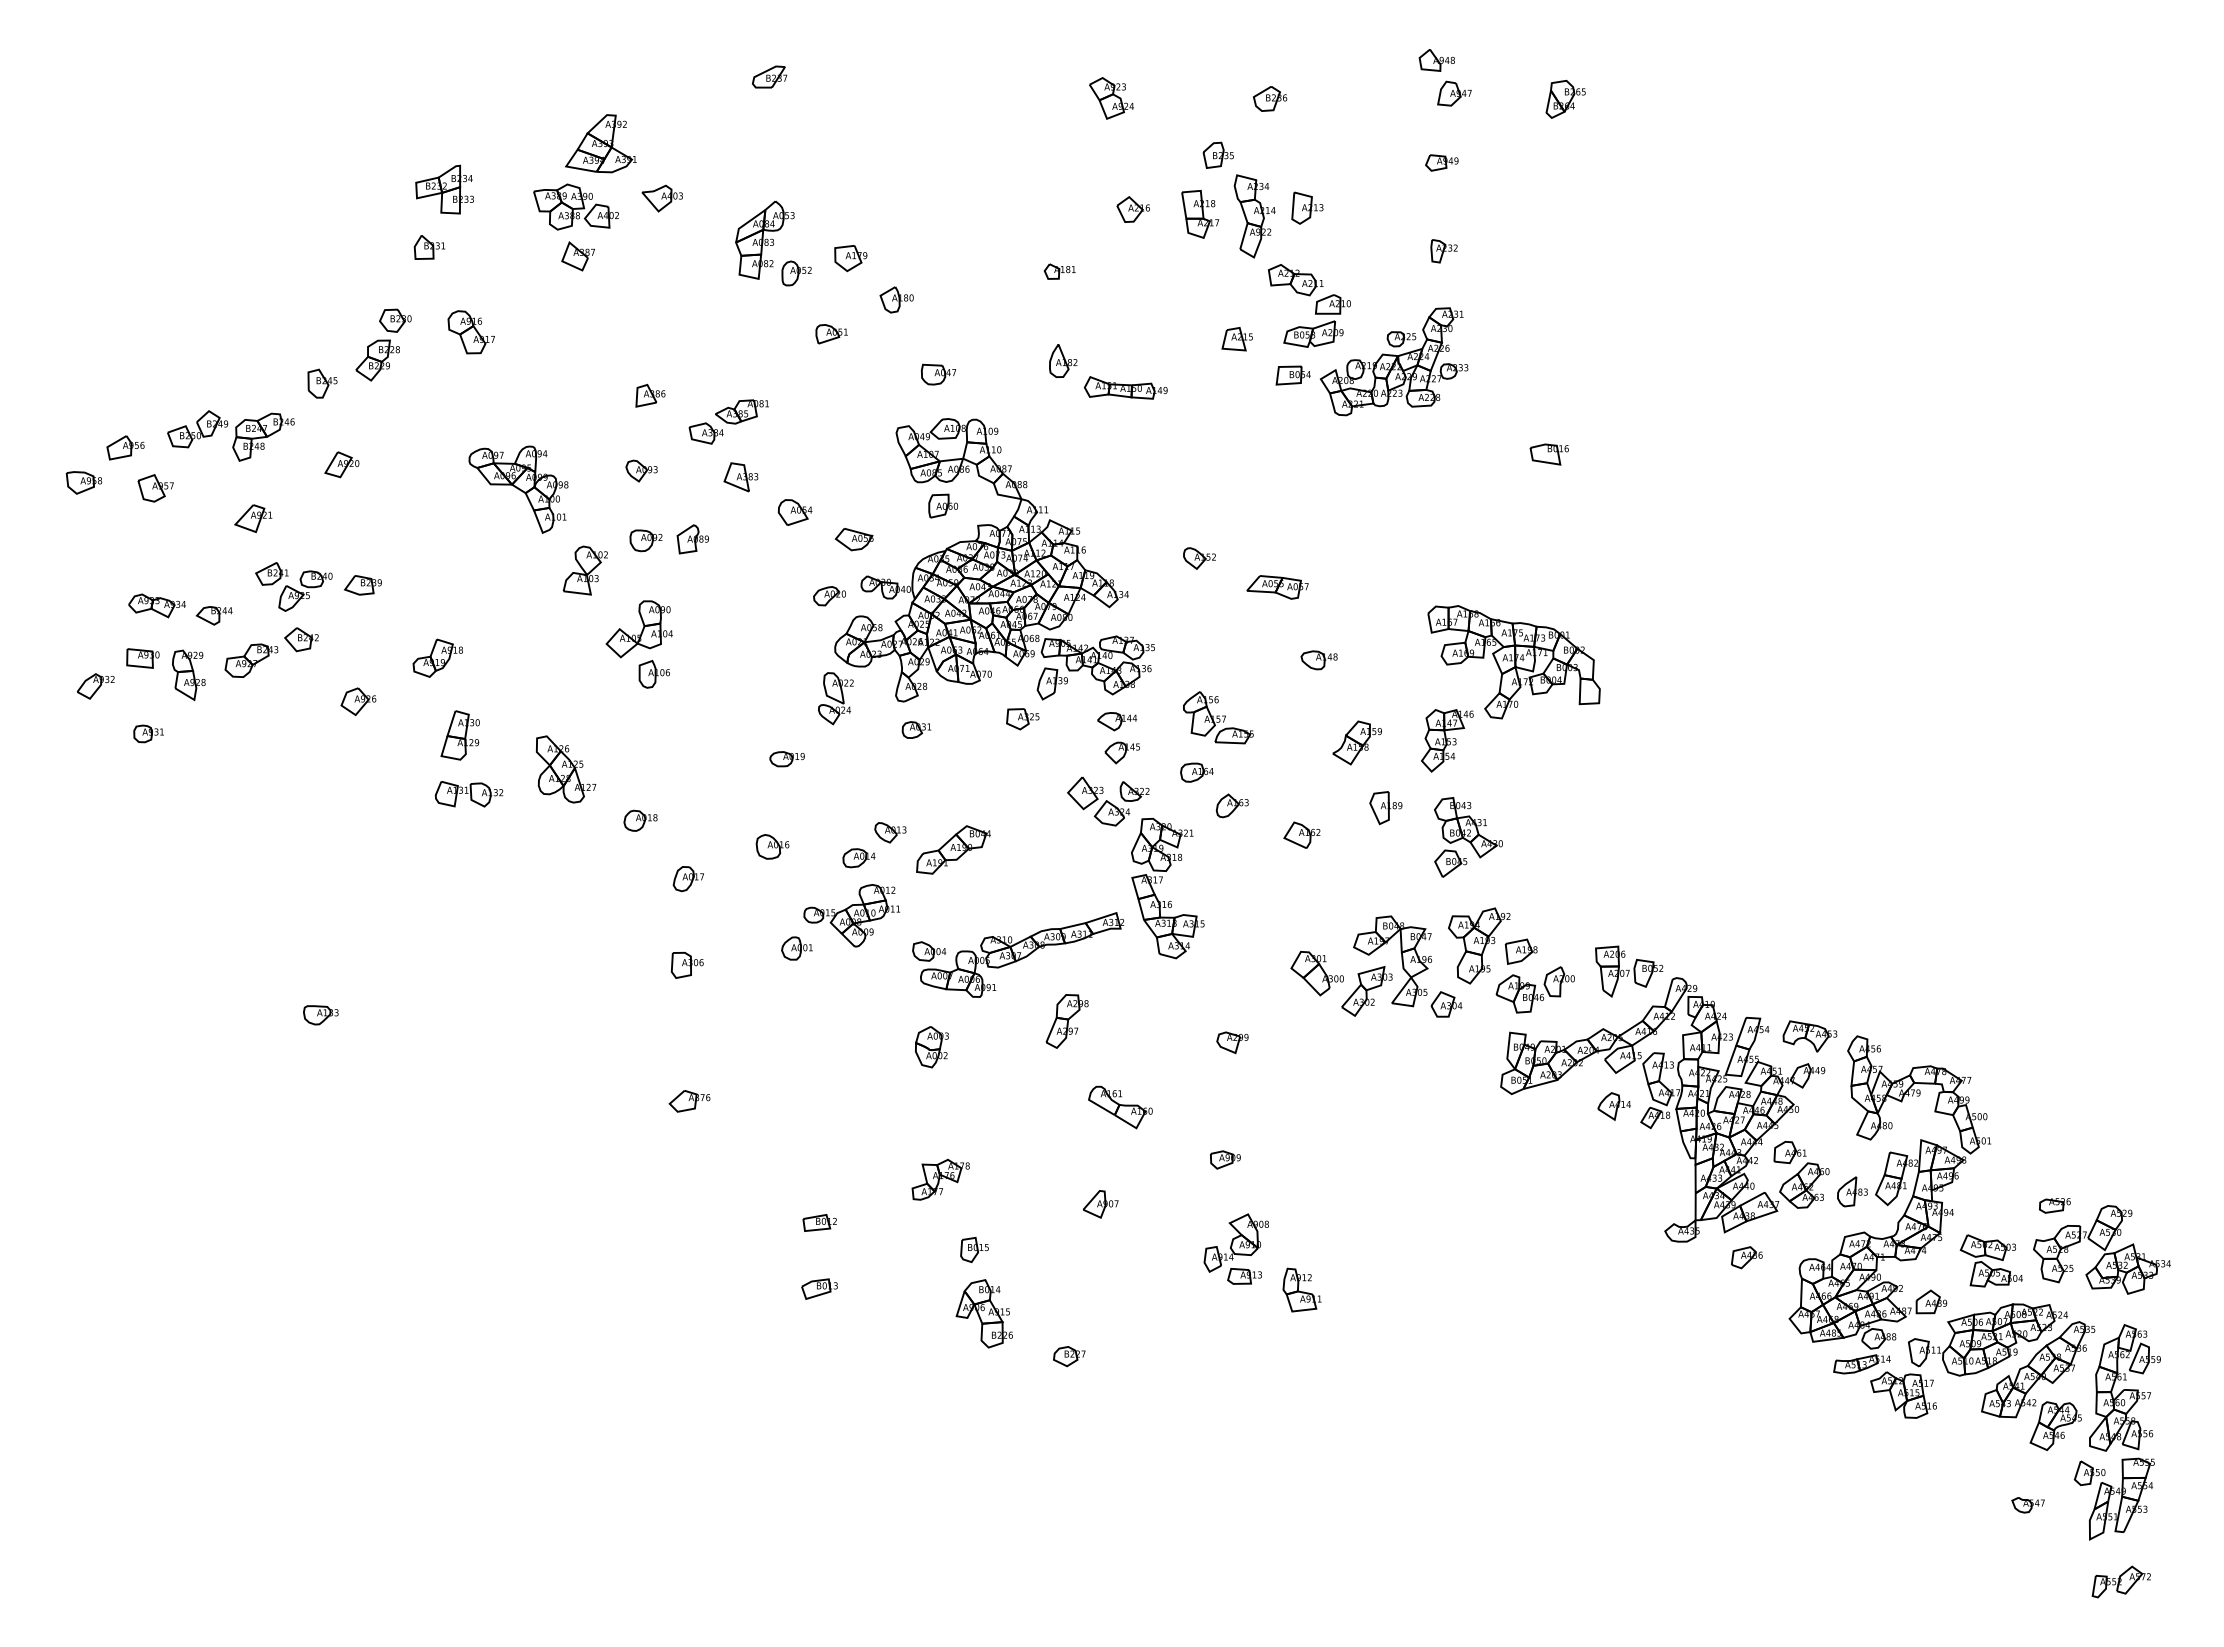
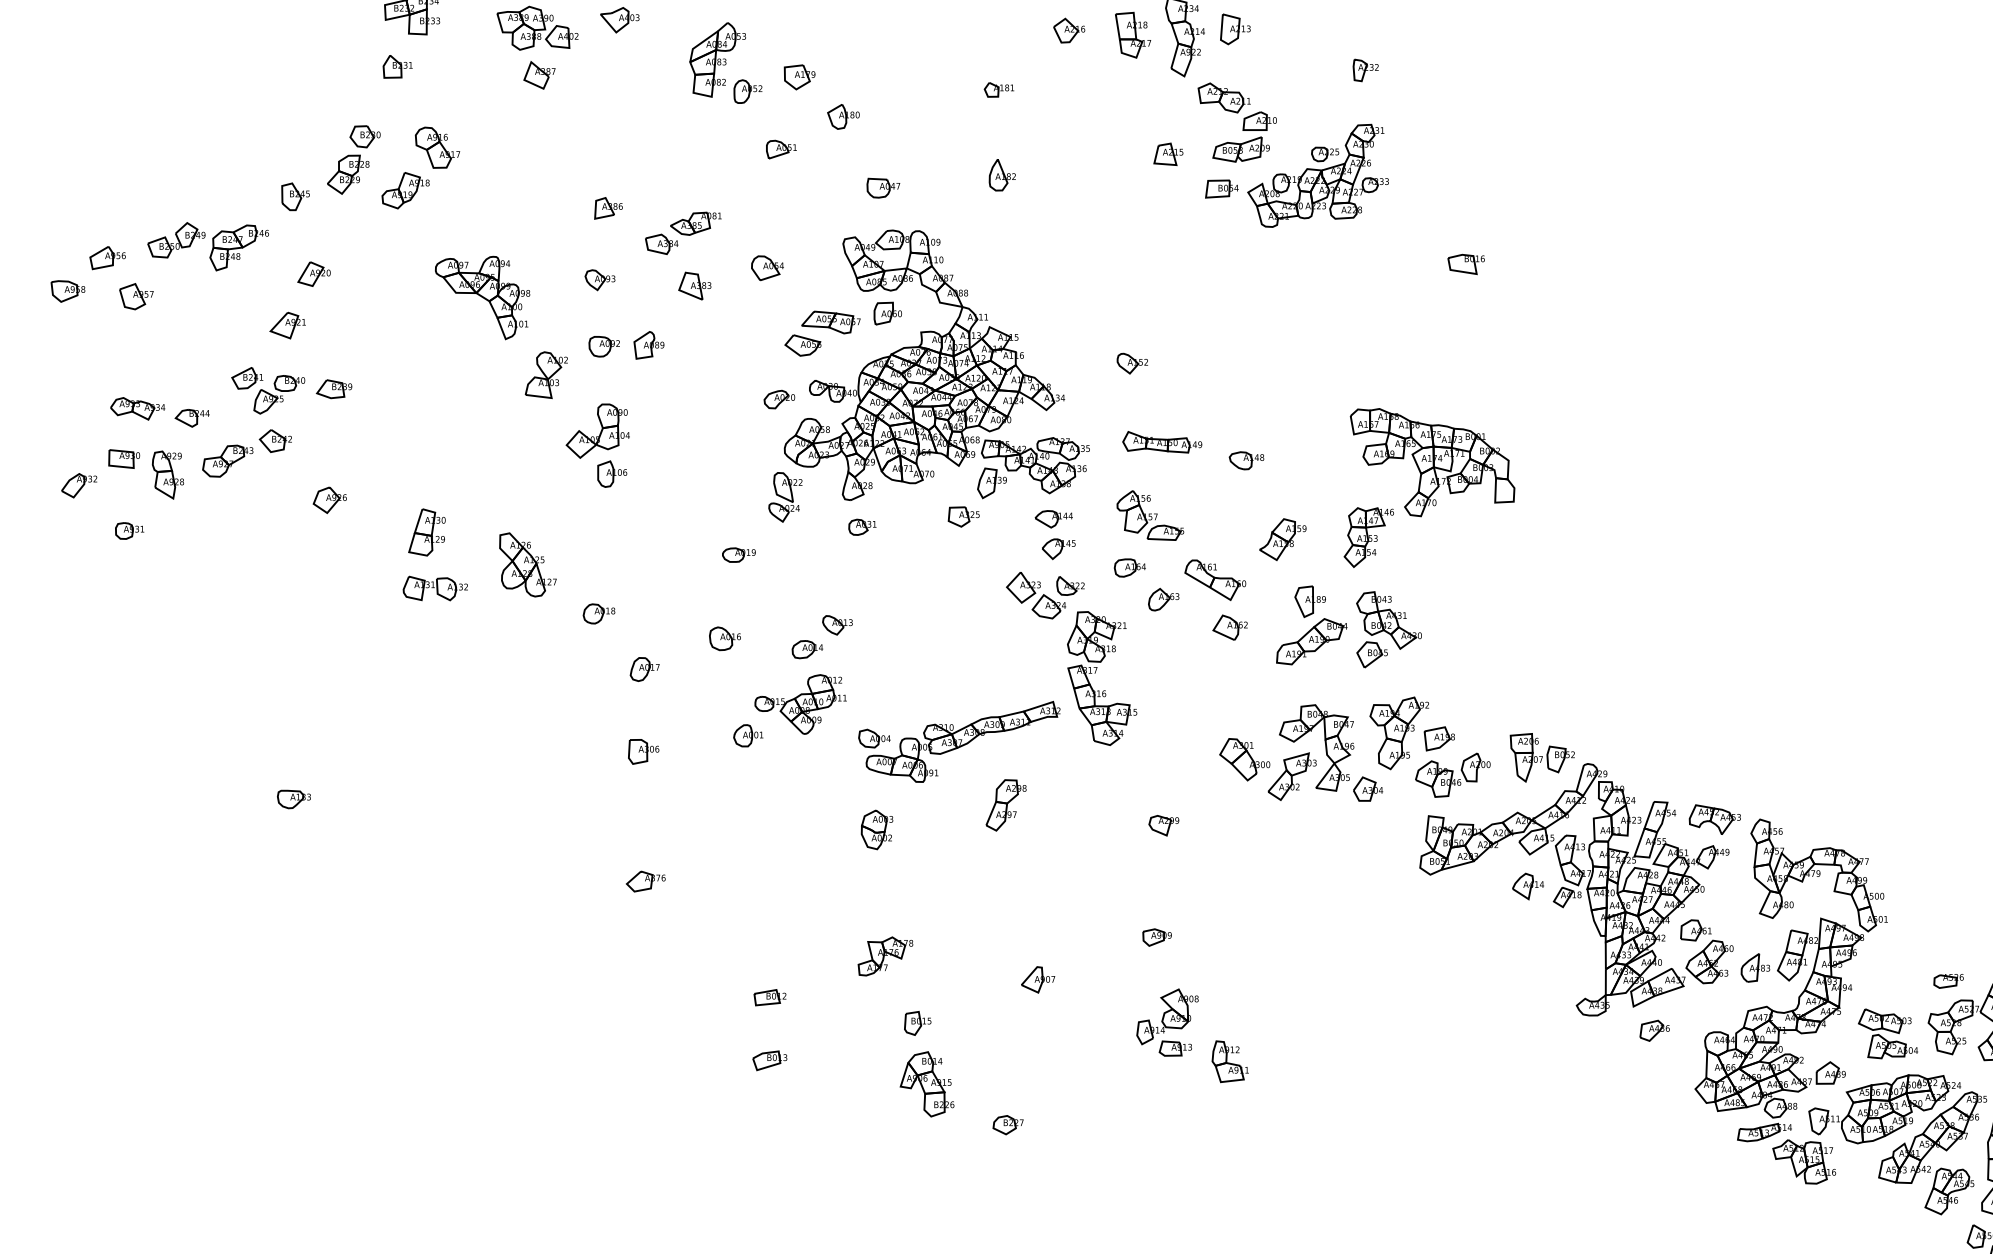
part: (1125, 387) -> (1161, 441), moved
part: (794, 512) -> (766, 268), moved
part: (253, 518) -> (287, 325), moved
part: (1277, 587) -> (830, 322), moved
part: (437, 657) -> (405, 189), moved
part: (953, 849) -> (1311, 641), moved
part: (1120, 1107) -> (1215, 580), moved

